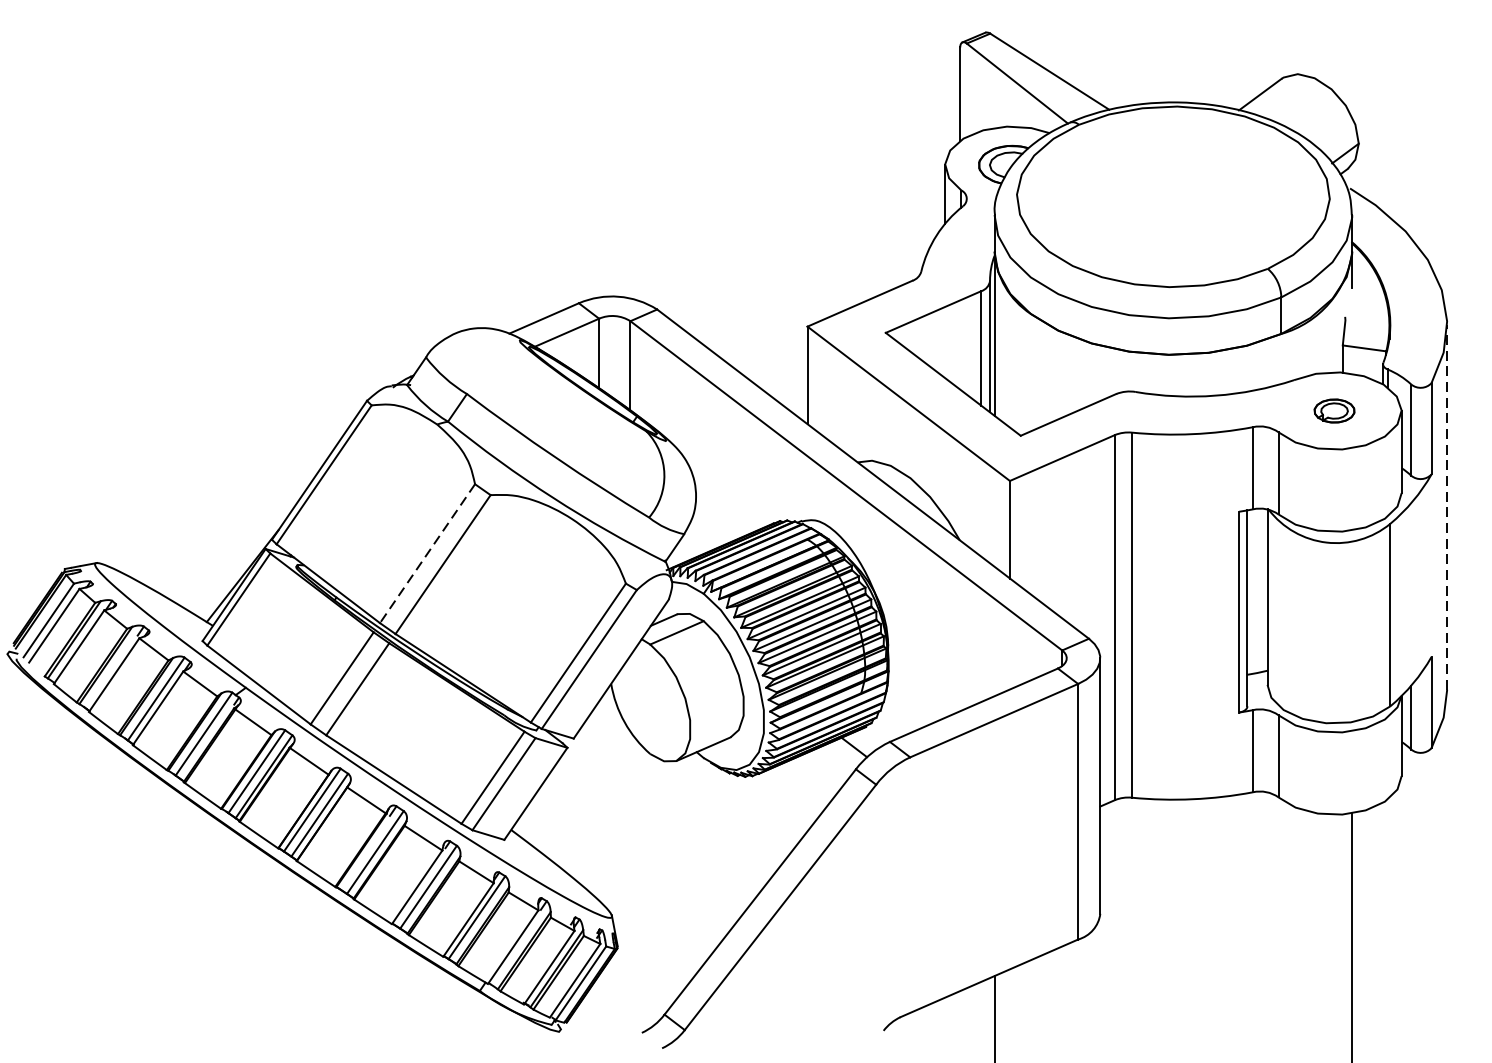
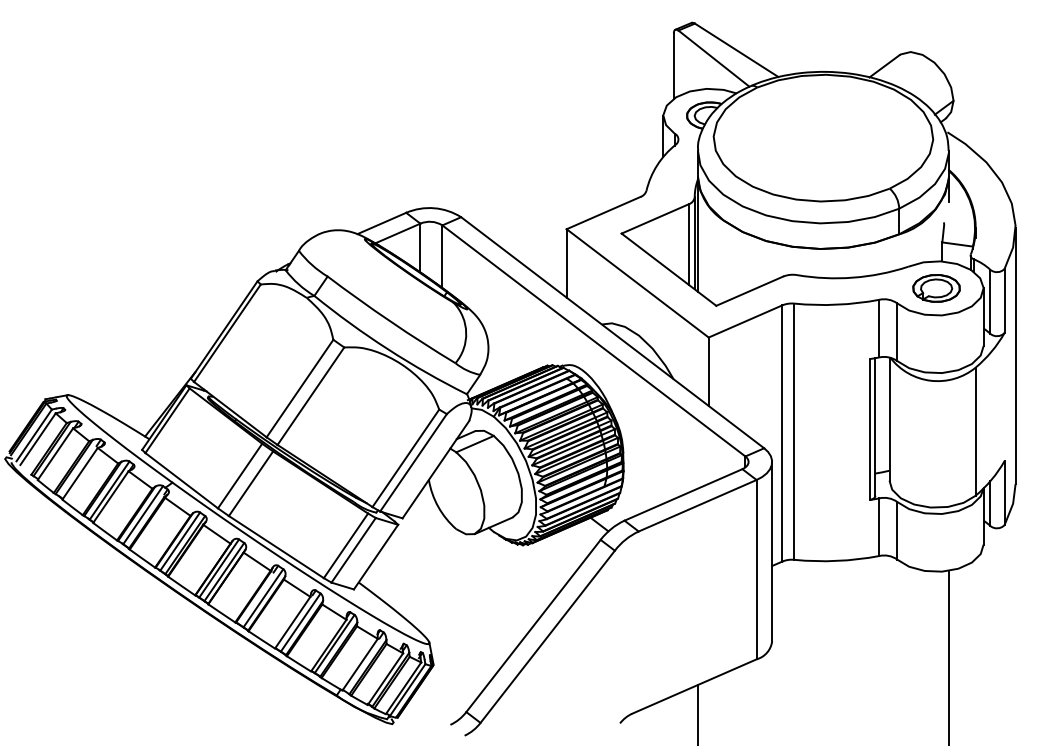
part: (1334, 411) -> (936, 288), size x1.67
line: (1447, 506) -> (1015, 355), dashed -> solid
line: (426, 553) -> (299, 388), dashed -> solid

